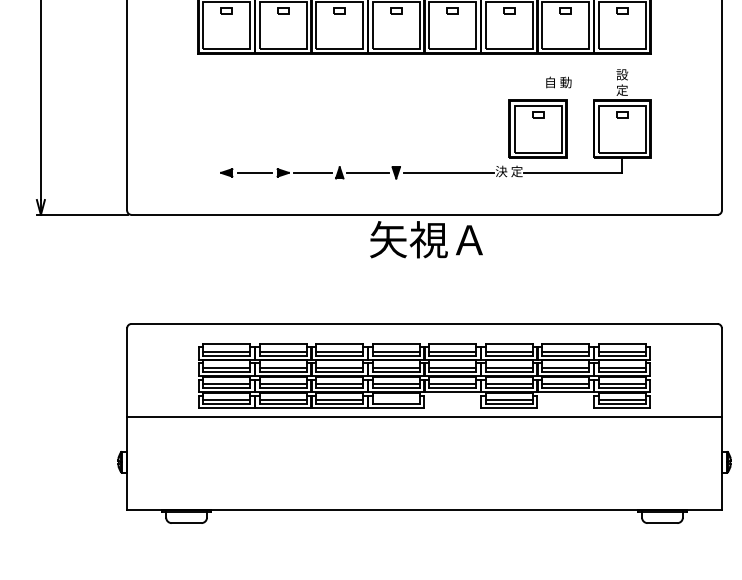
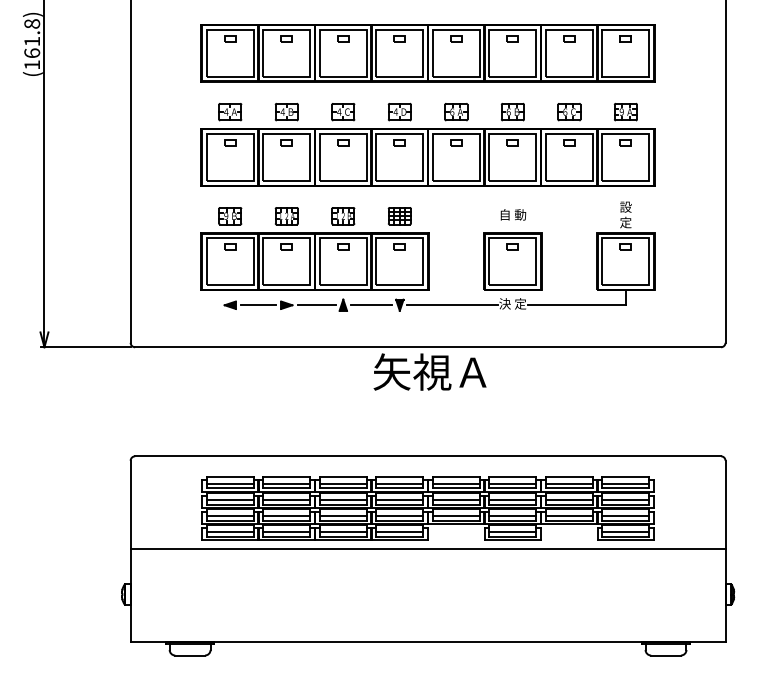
text: (558, 82) -> (513, 214), moved
part: (310, 116) -> (314, 248), added
part: (537, 129) -> (512, 261), moved
line: (395, 400) -> (399, 532), added

